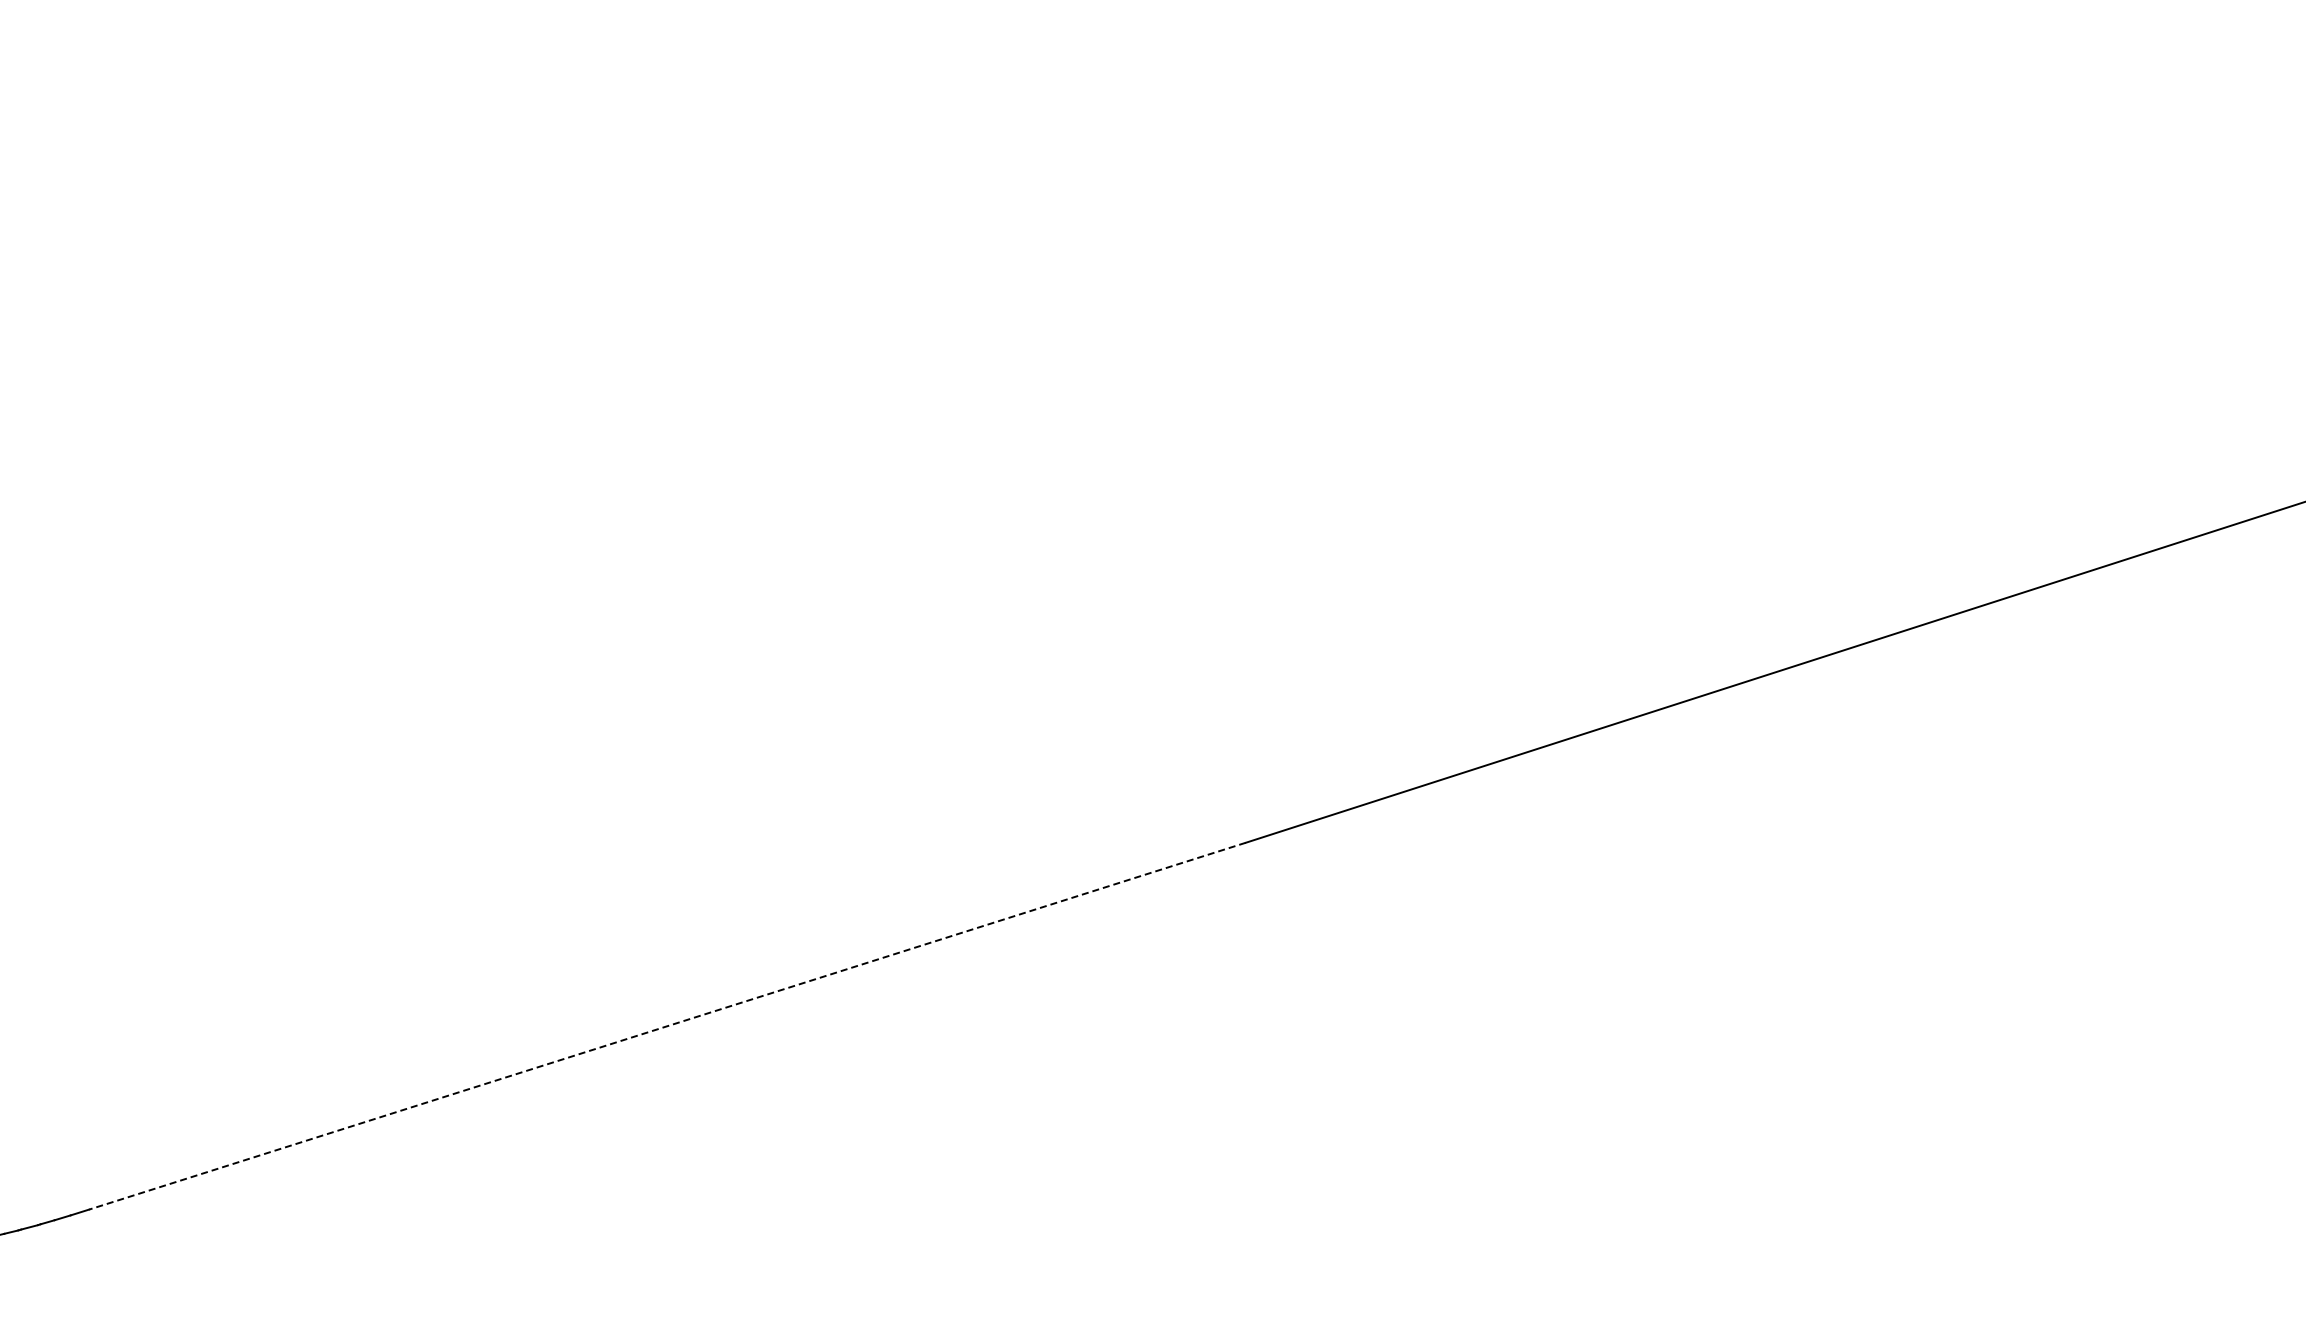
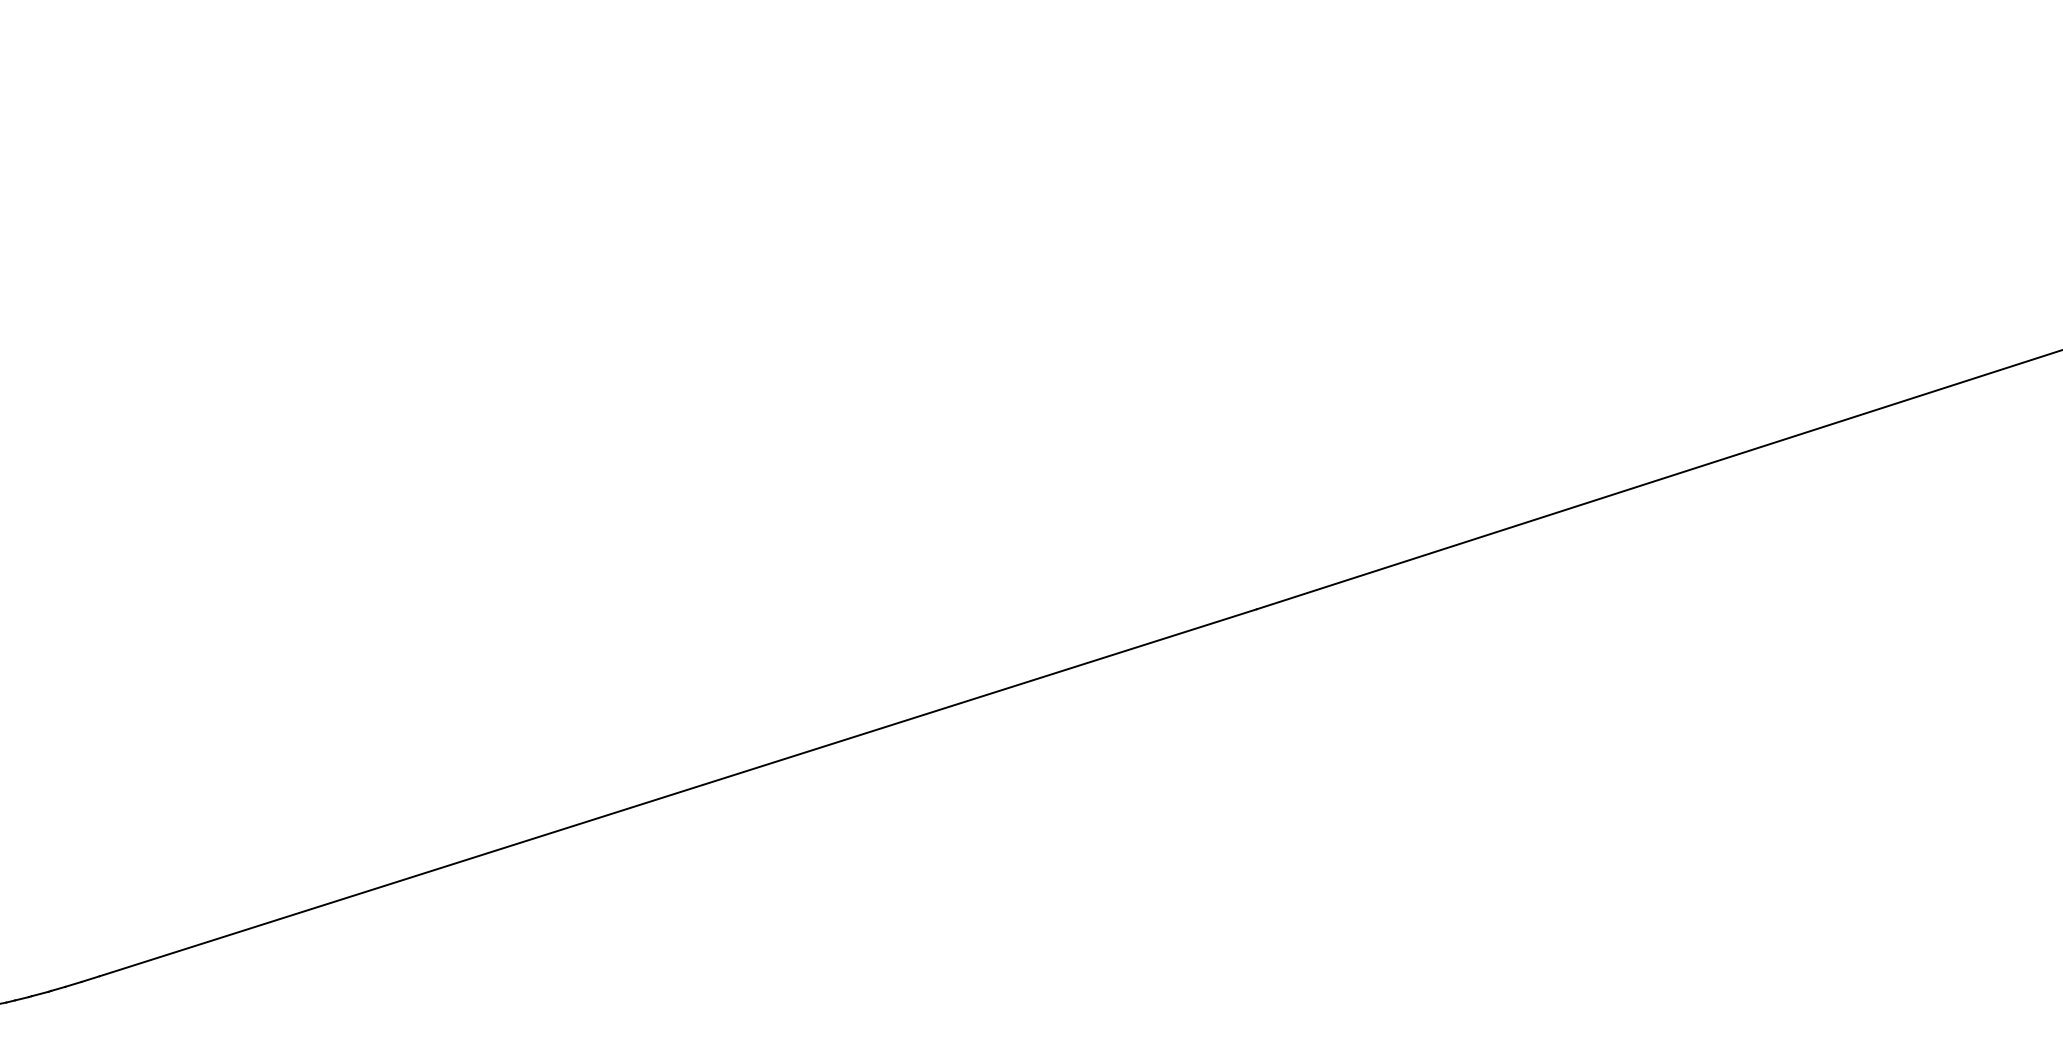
line: (667, 1026) -> (678, 793), dashed -> solid

